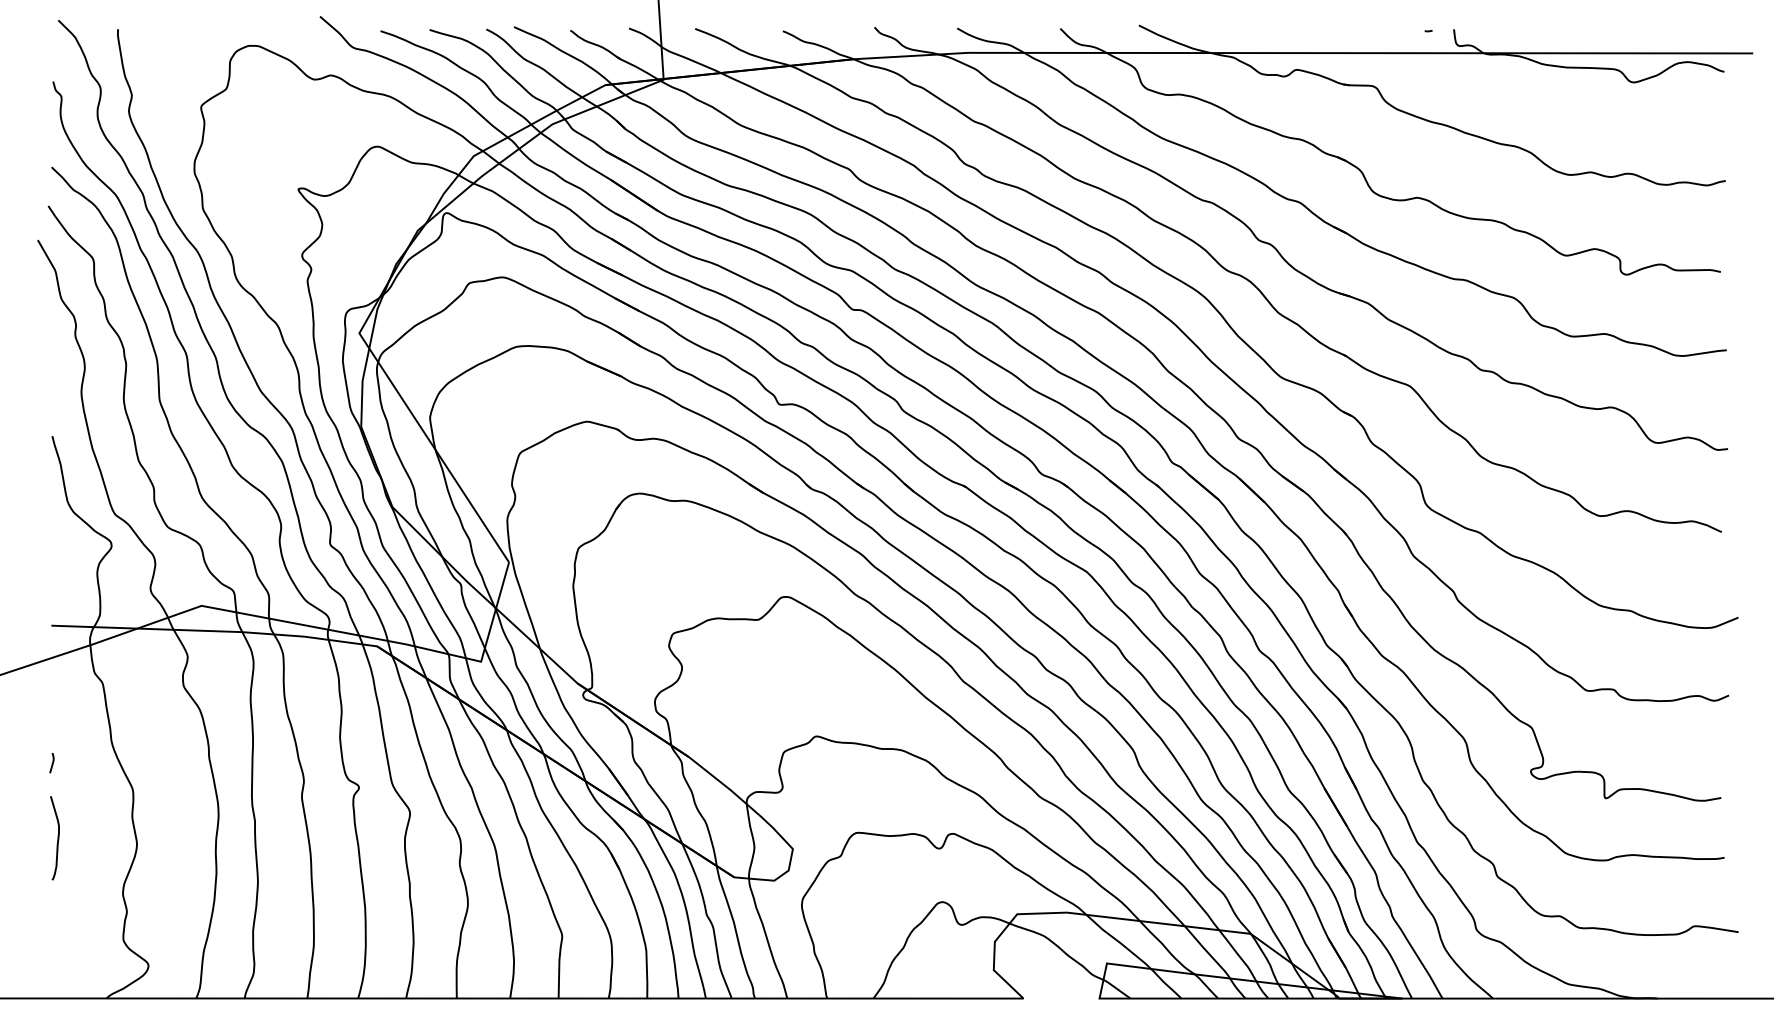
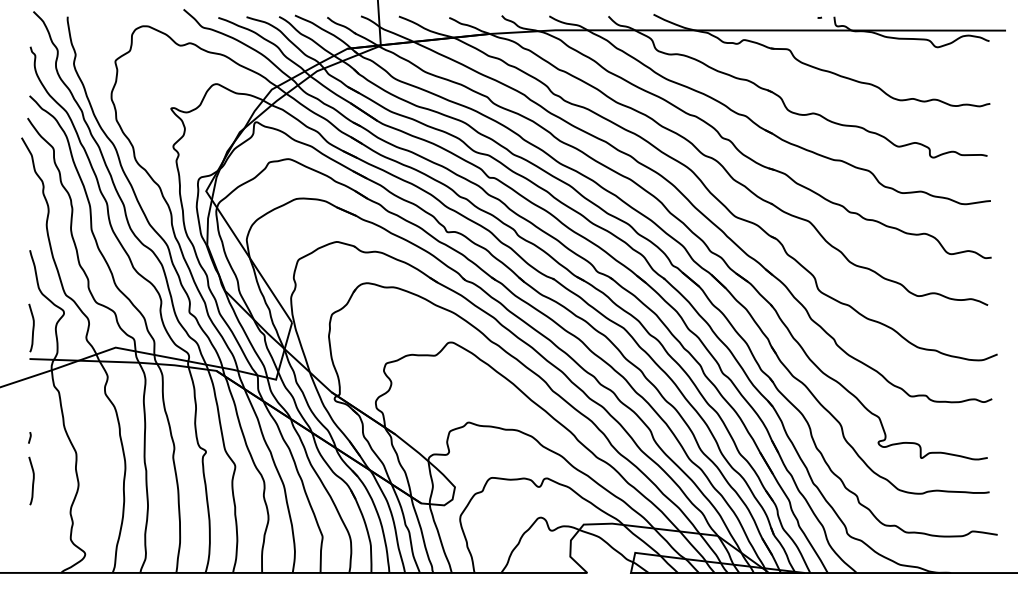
curve: (56, 570) -> (32, 327), added

